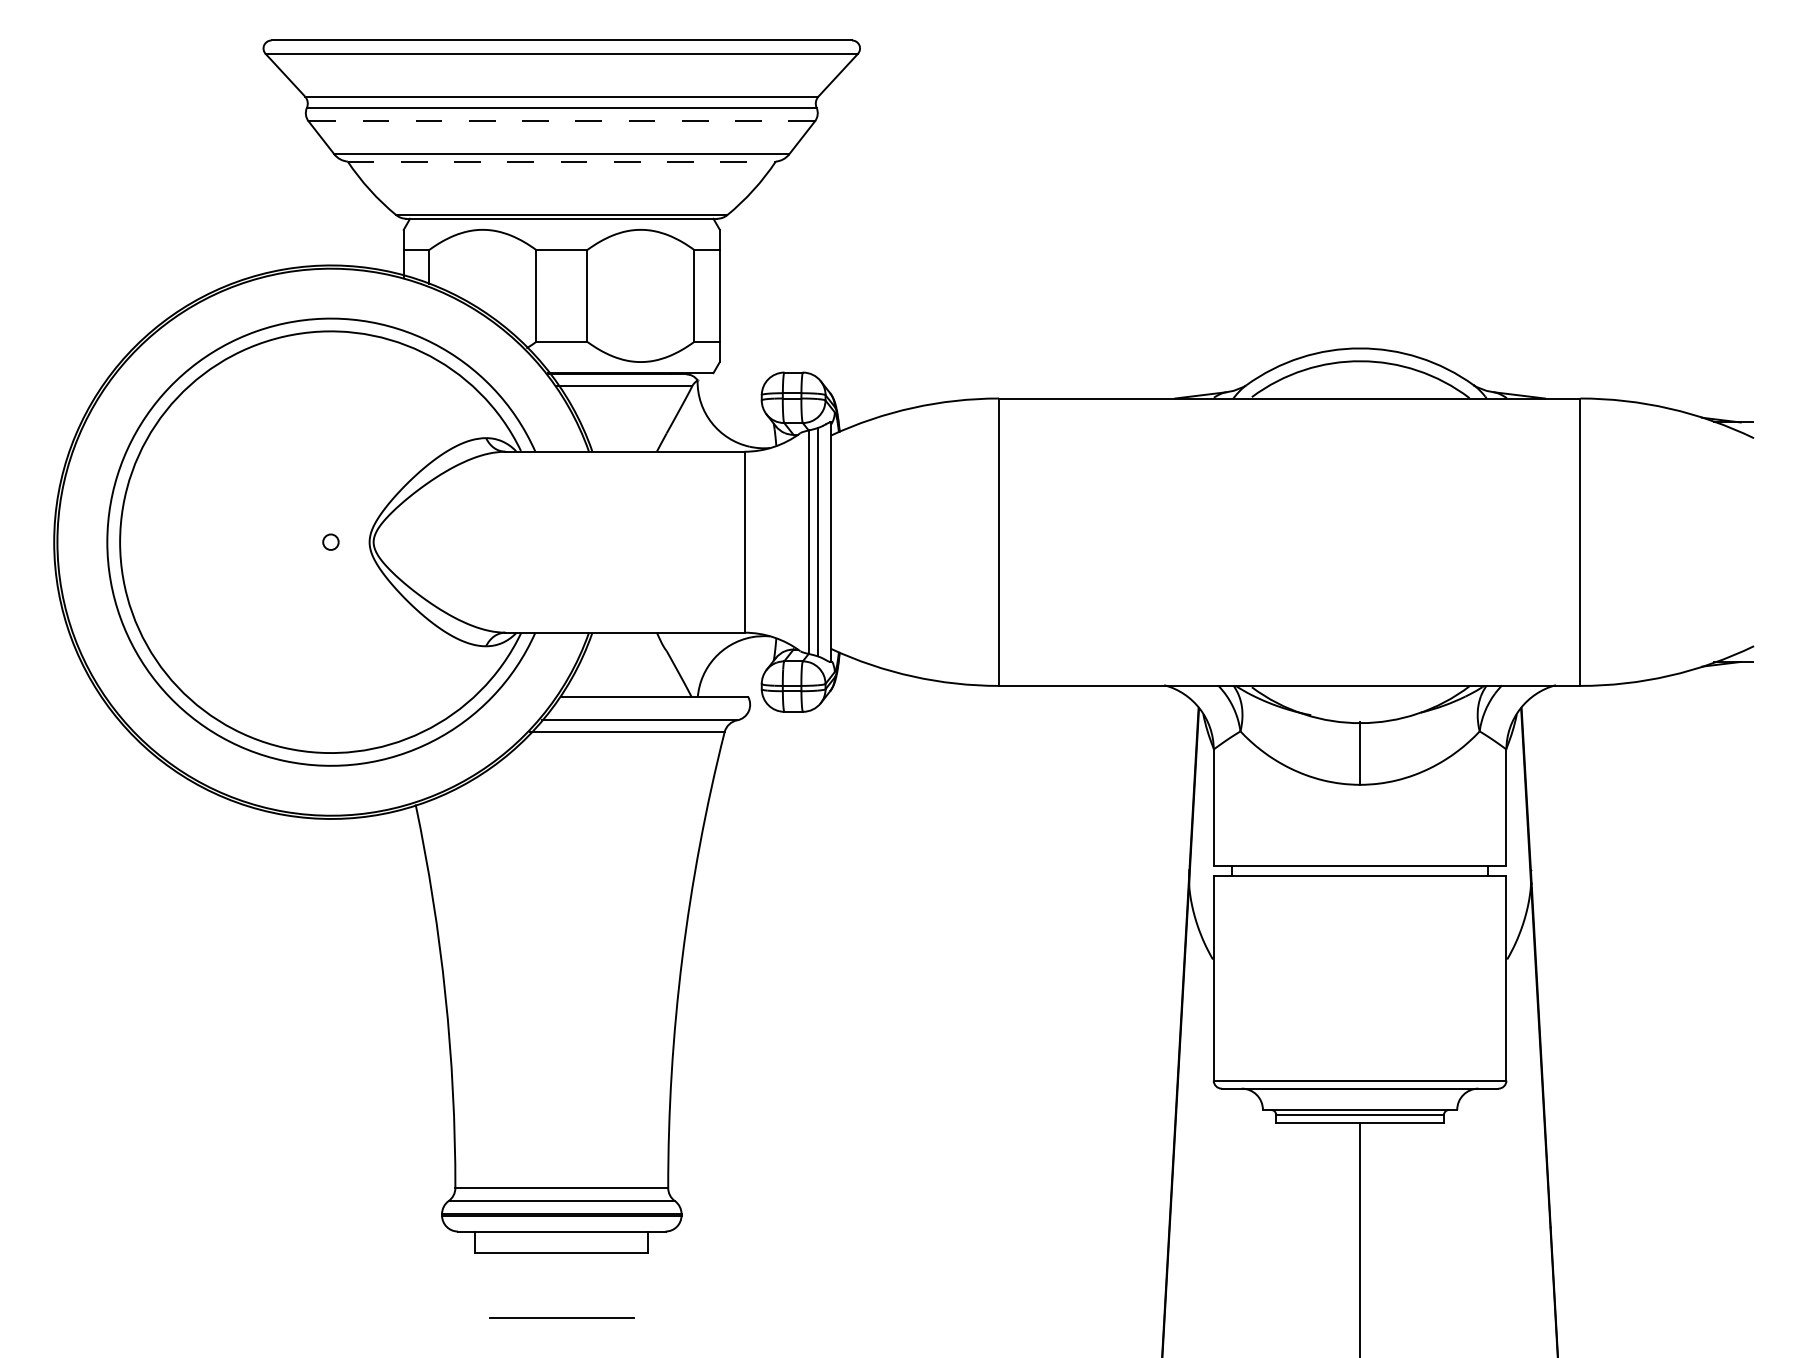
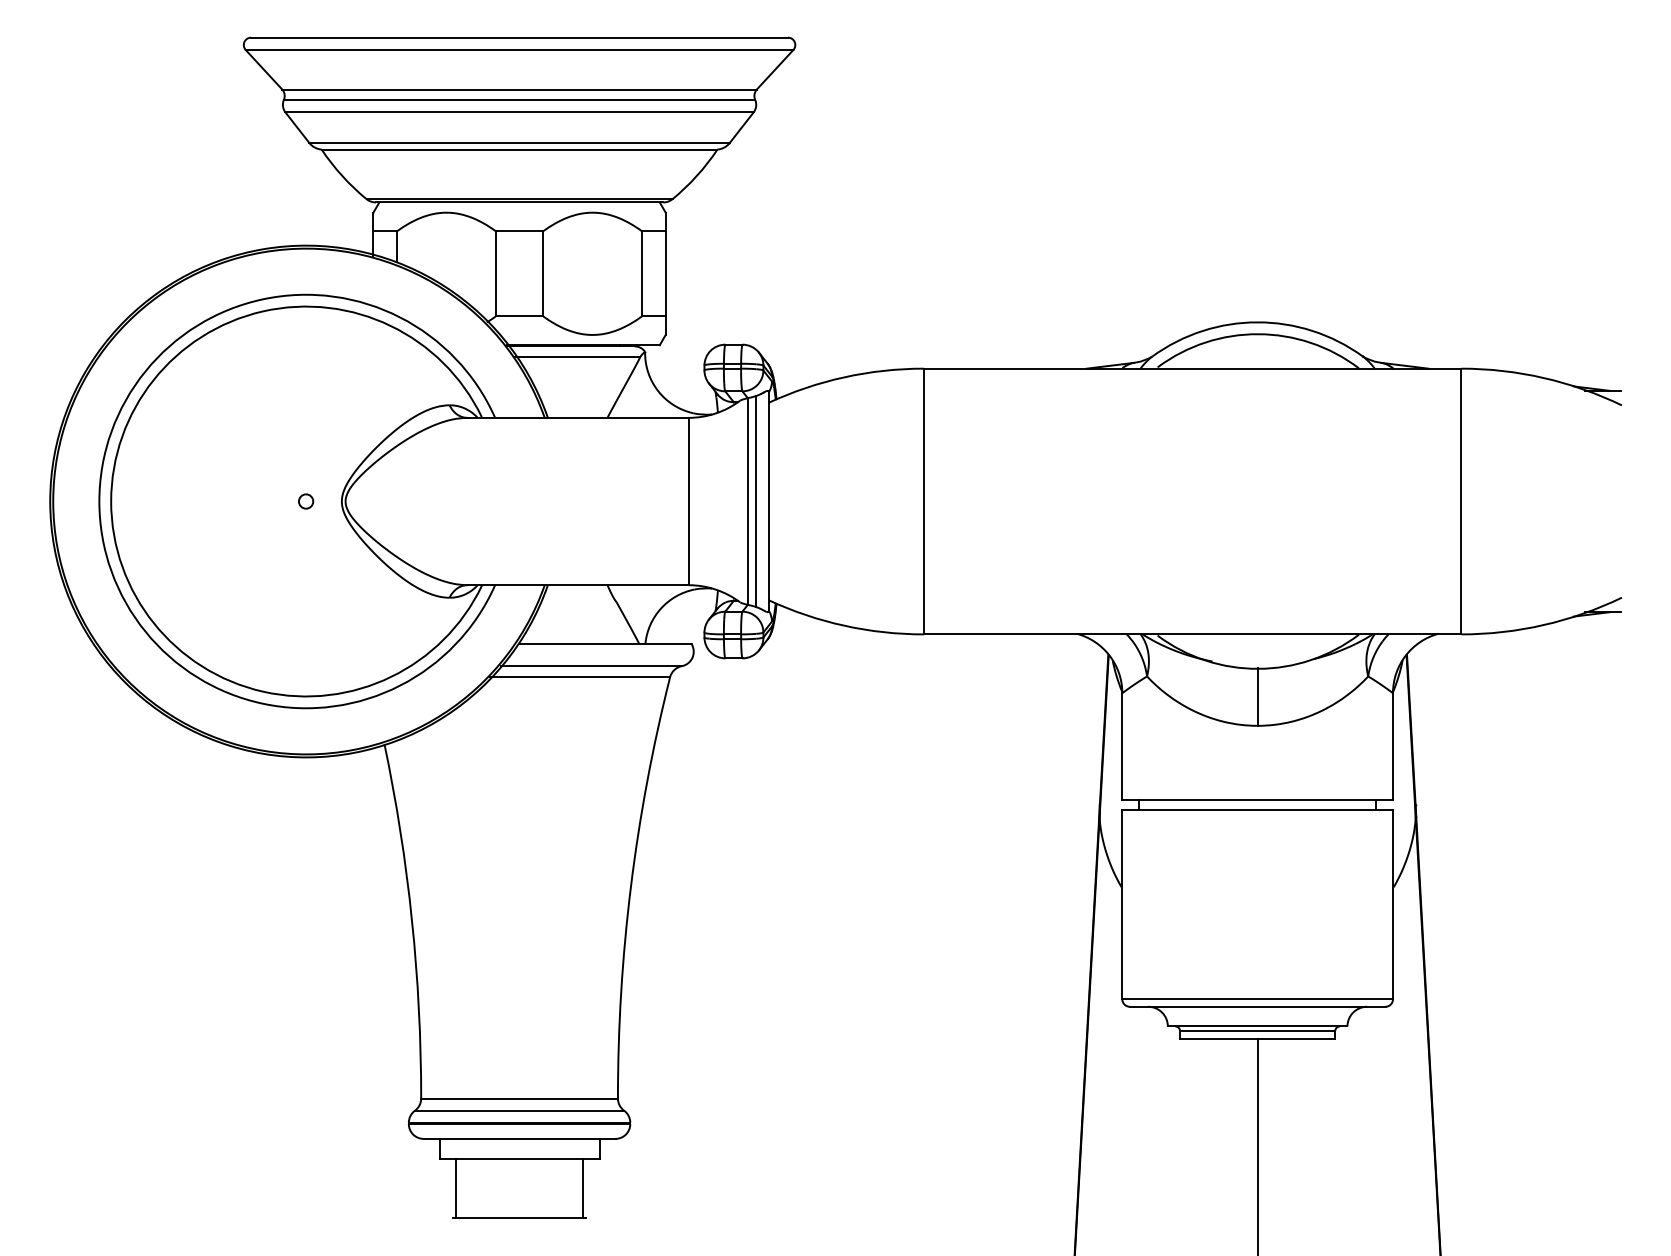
line: (561, 121) -> (519, 112), dashed -> solid
line: (561, 161) -> (519, 149), dashed -> solid
line: (493, 1284) -> (456, 1187), added
line: (630, 1284) -> (583, 1187), added

